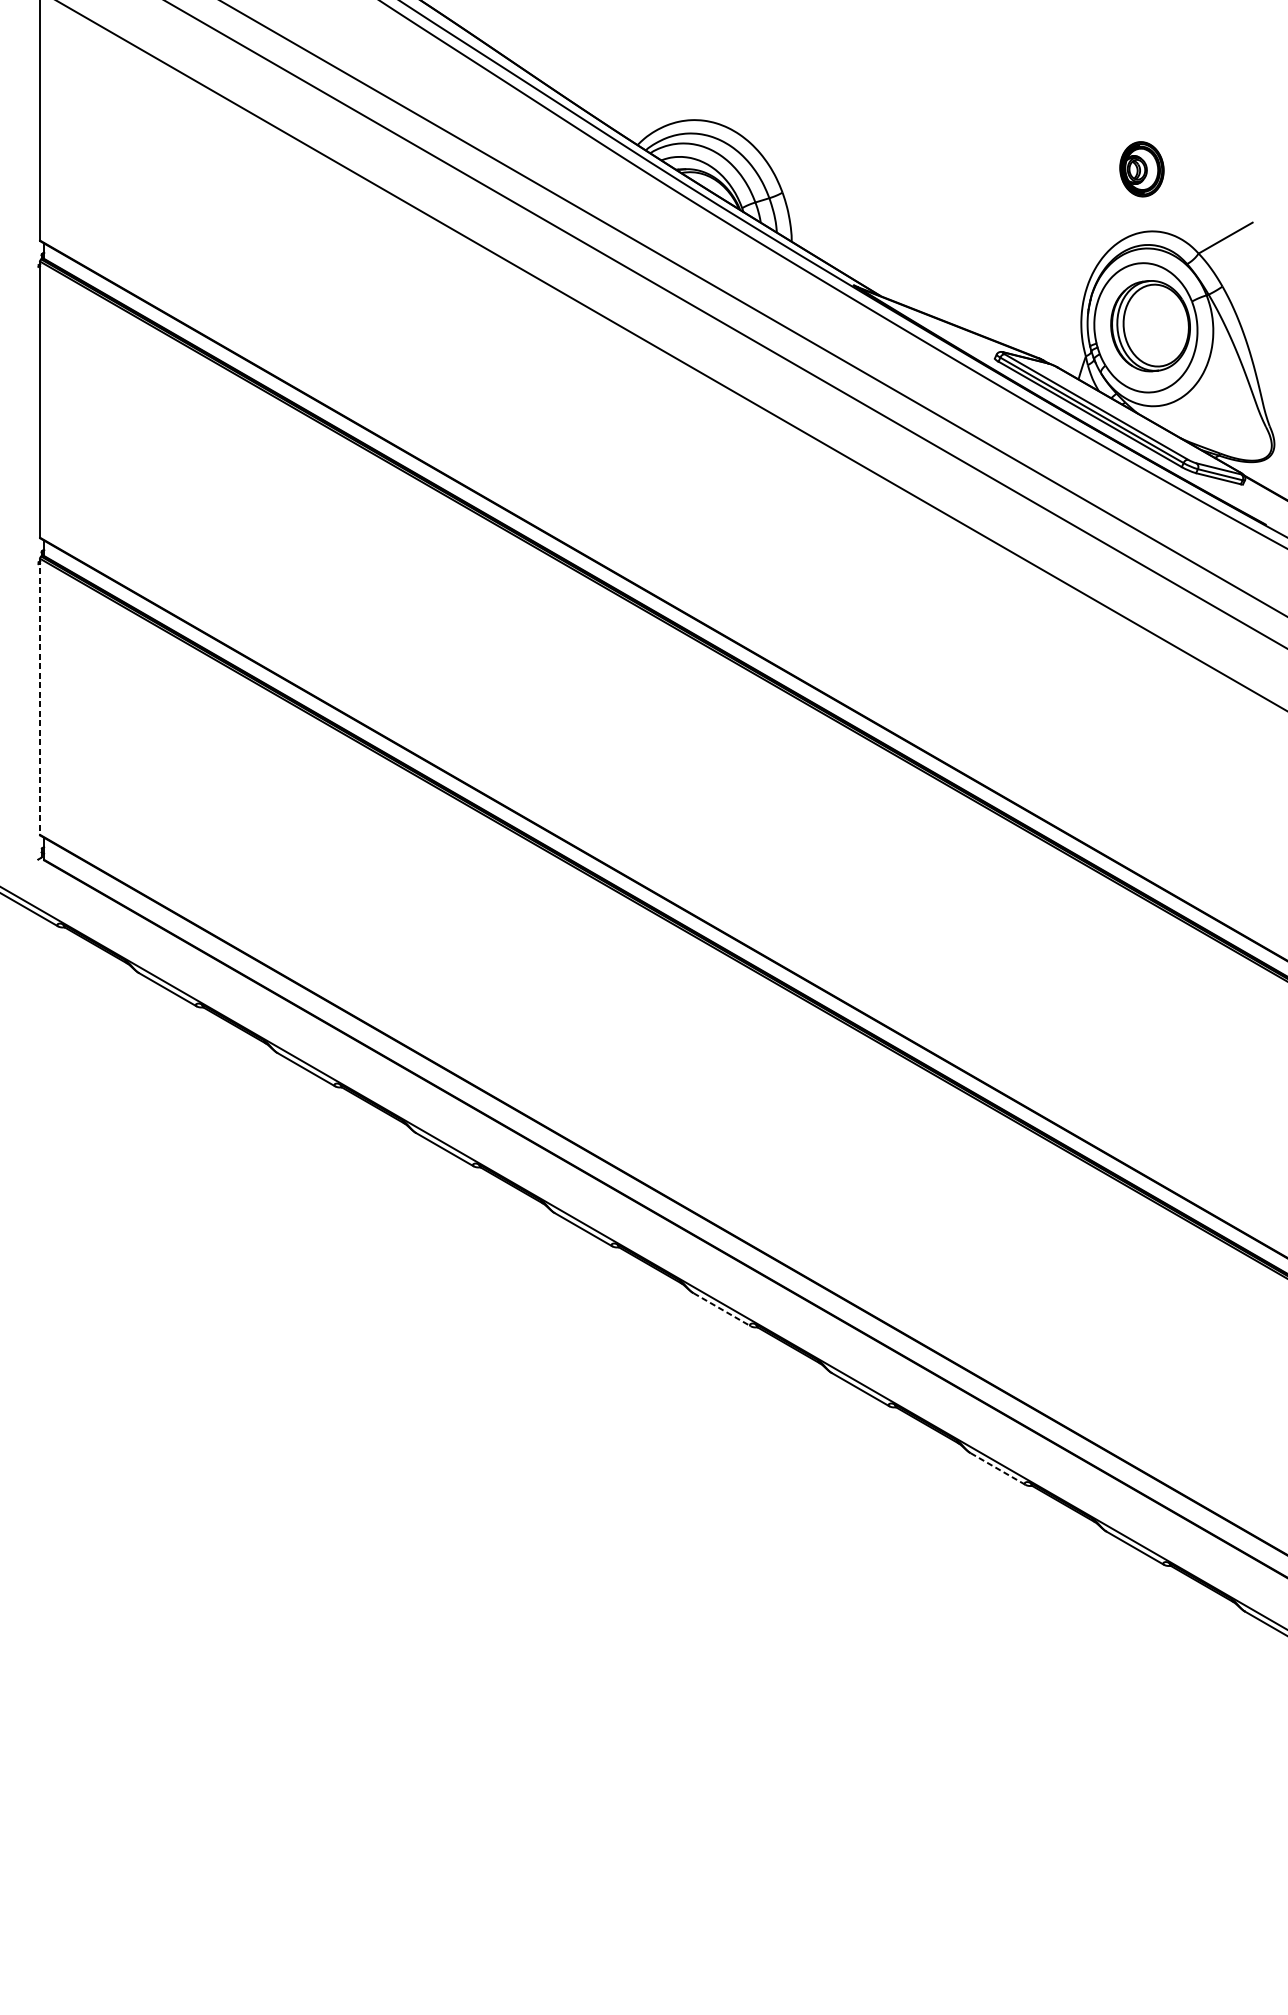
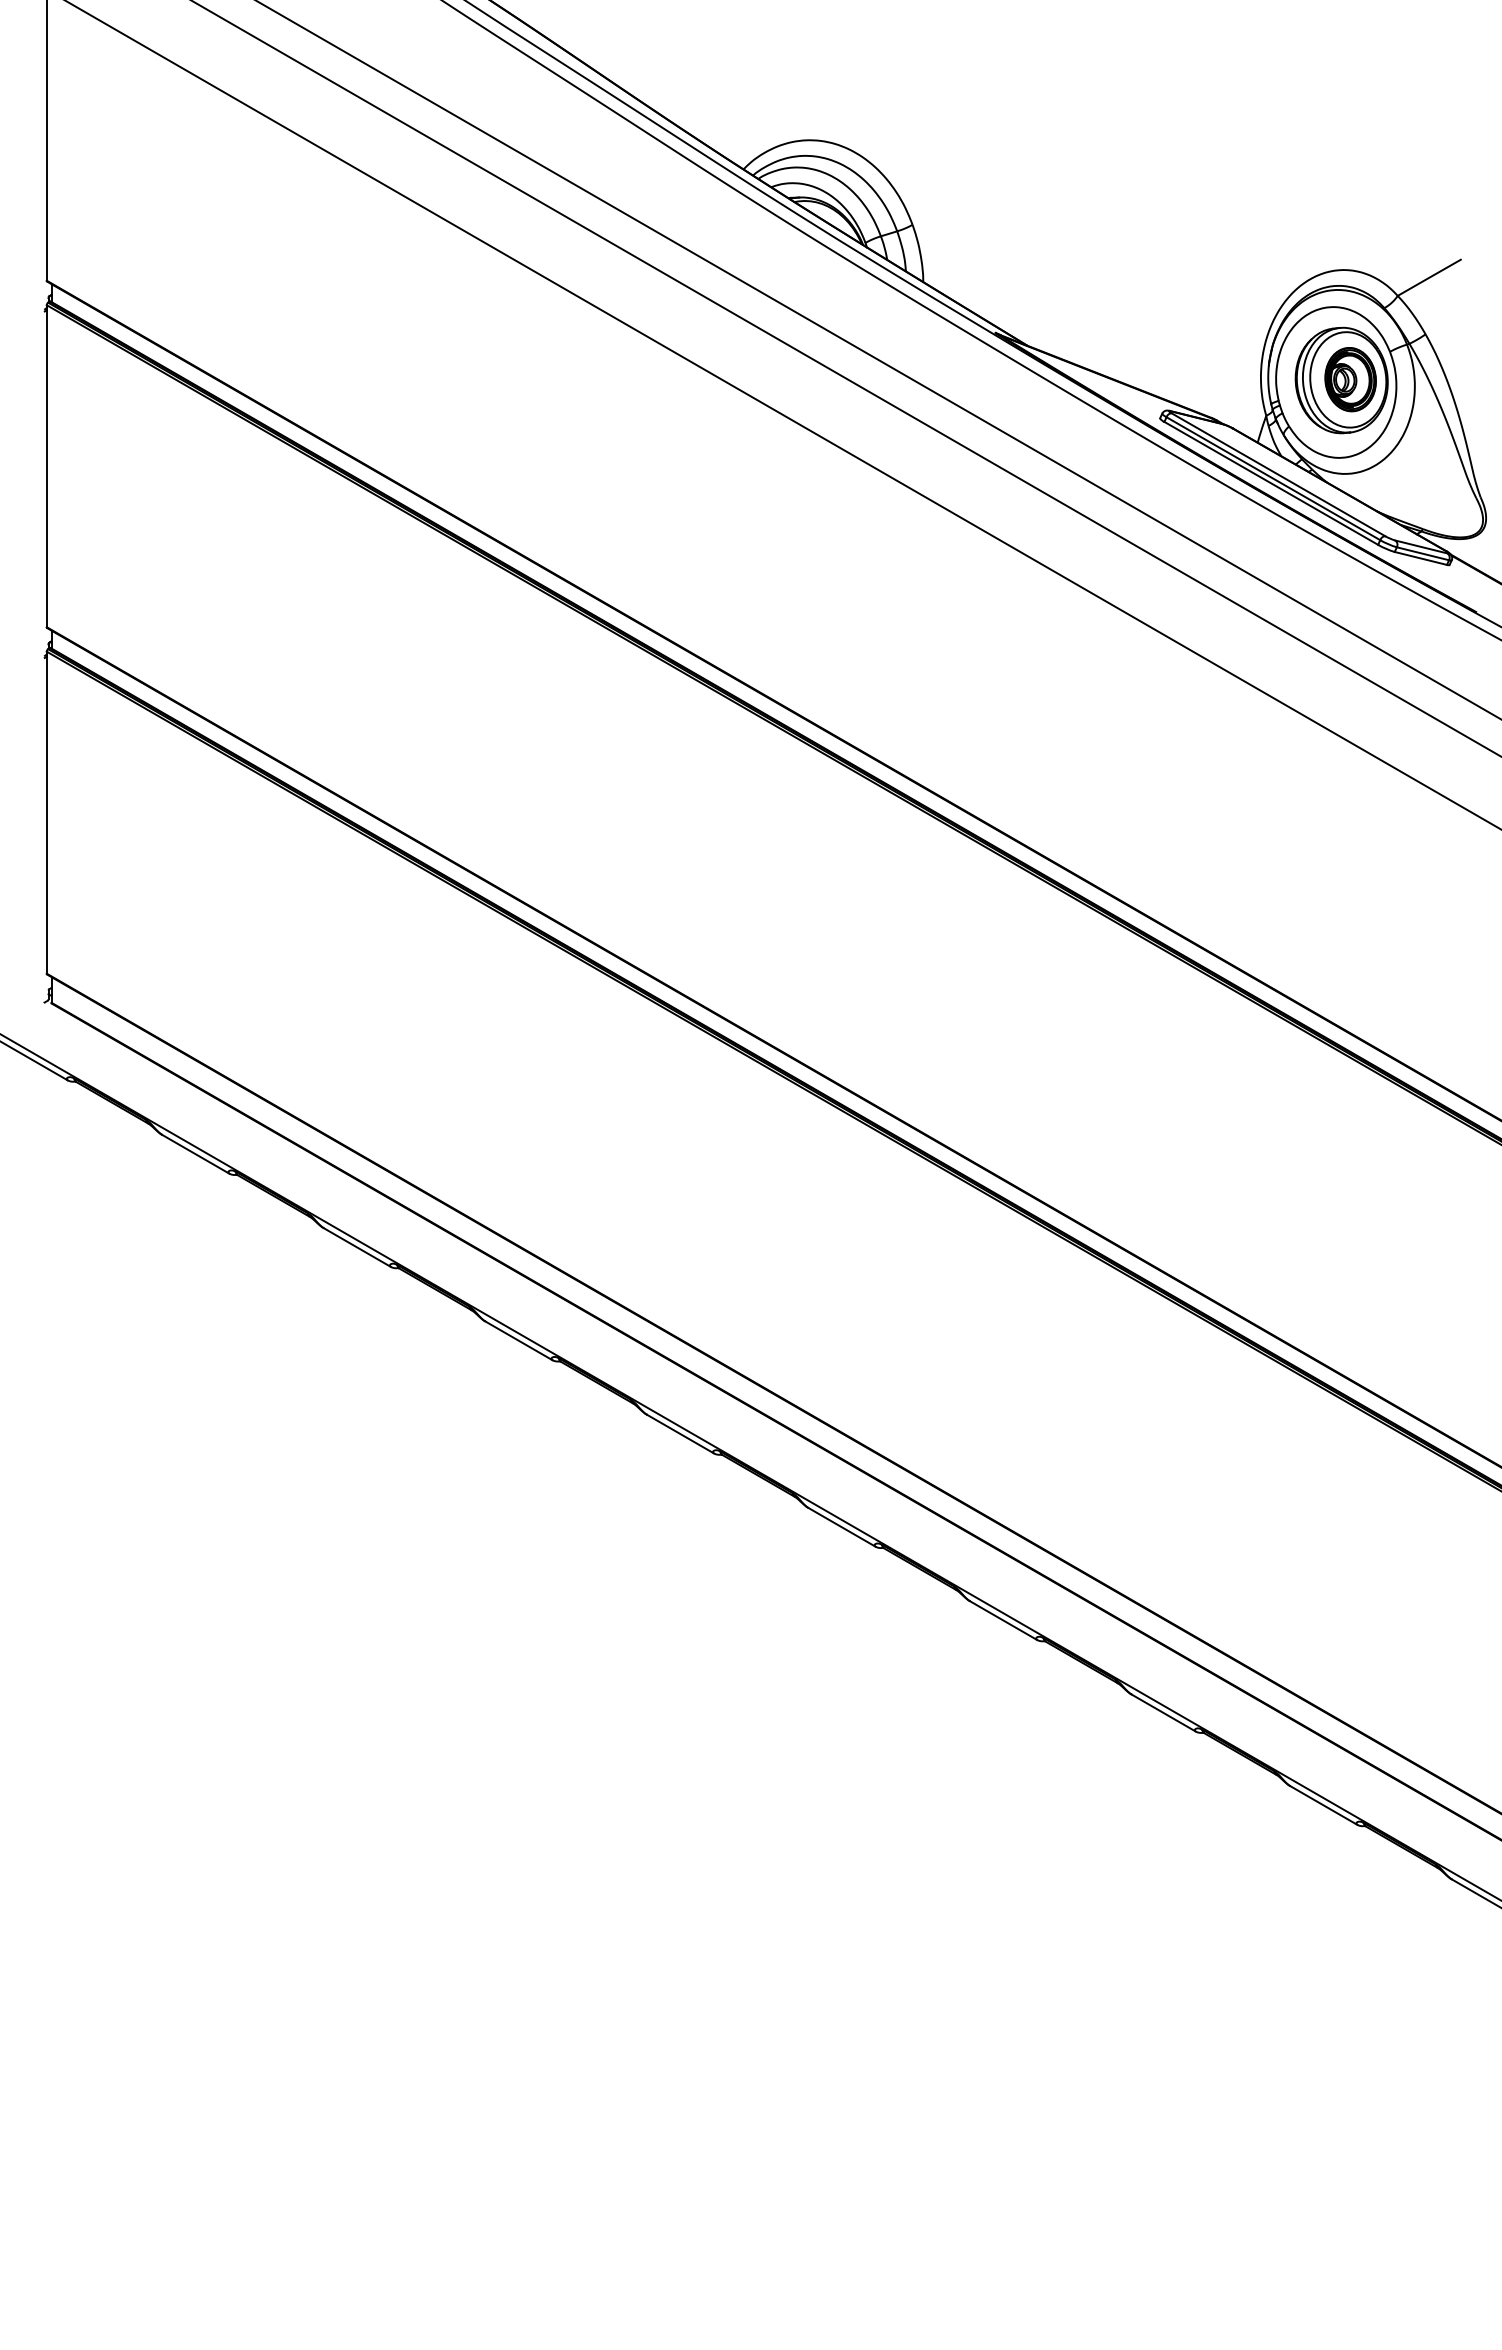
part: (1141, 169) -> (1350, 379), moved
line: (39, 696) -> (46, 812), dashed -> solid
line: (722, 1309) -> (842, 1527), dashed -> solid
line: (997, 1469) -> (1163, 1713), dashed -> solid

